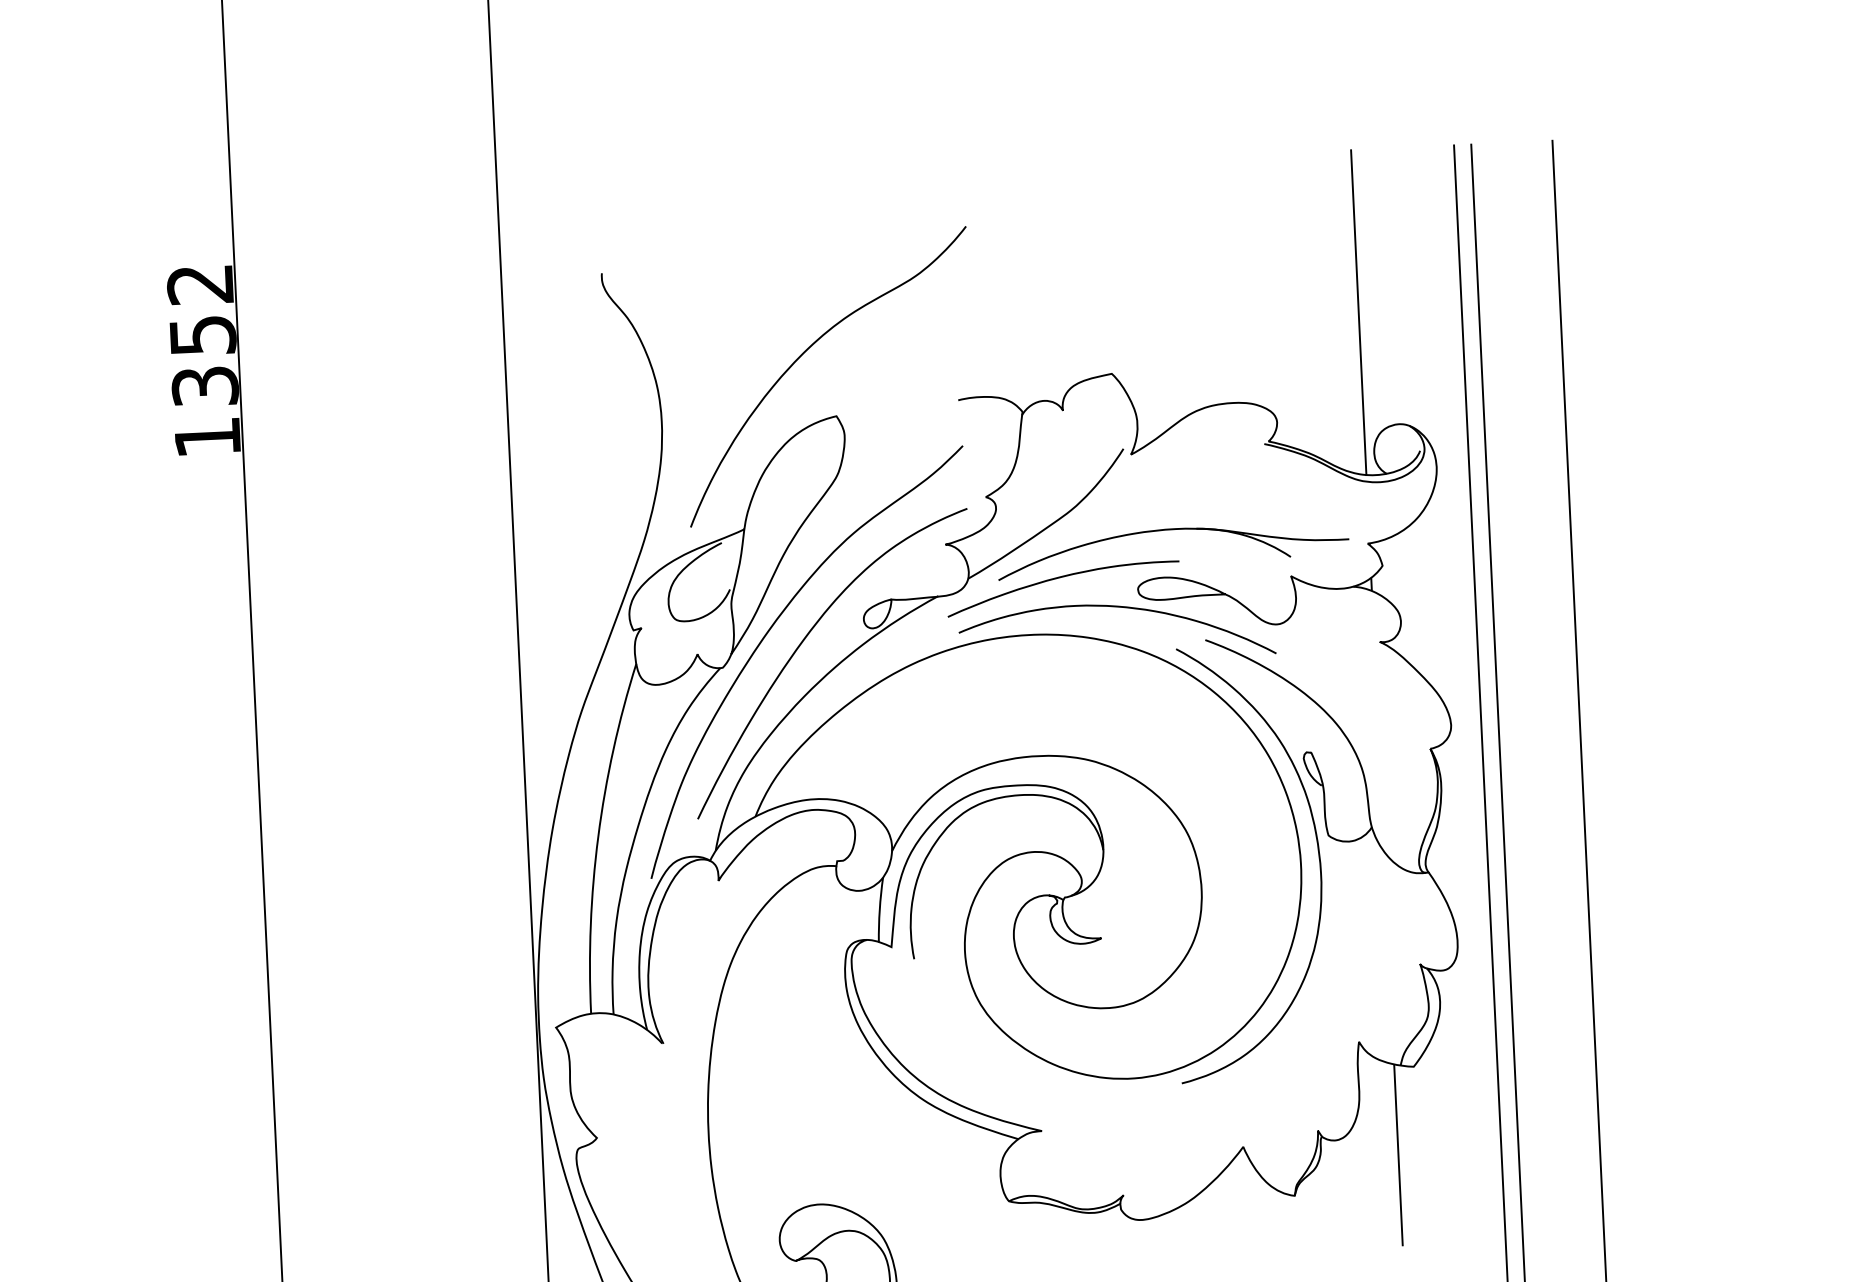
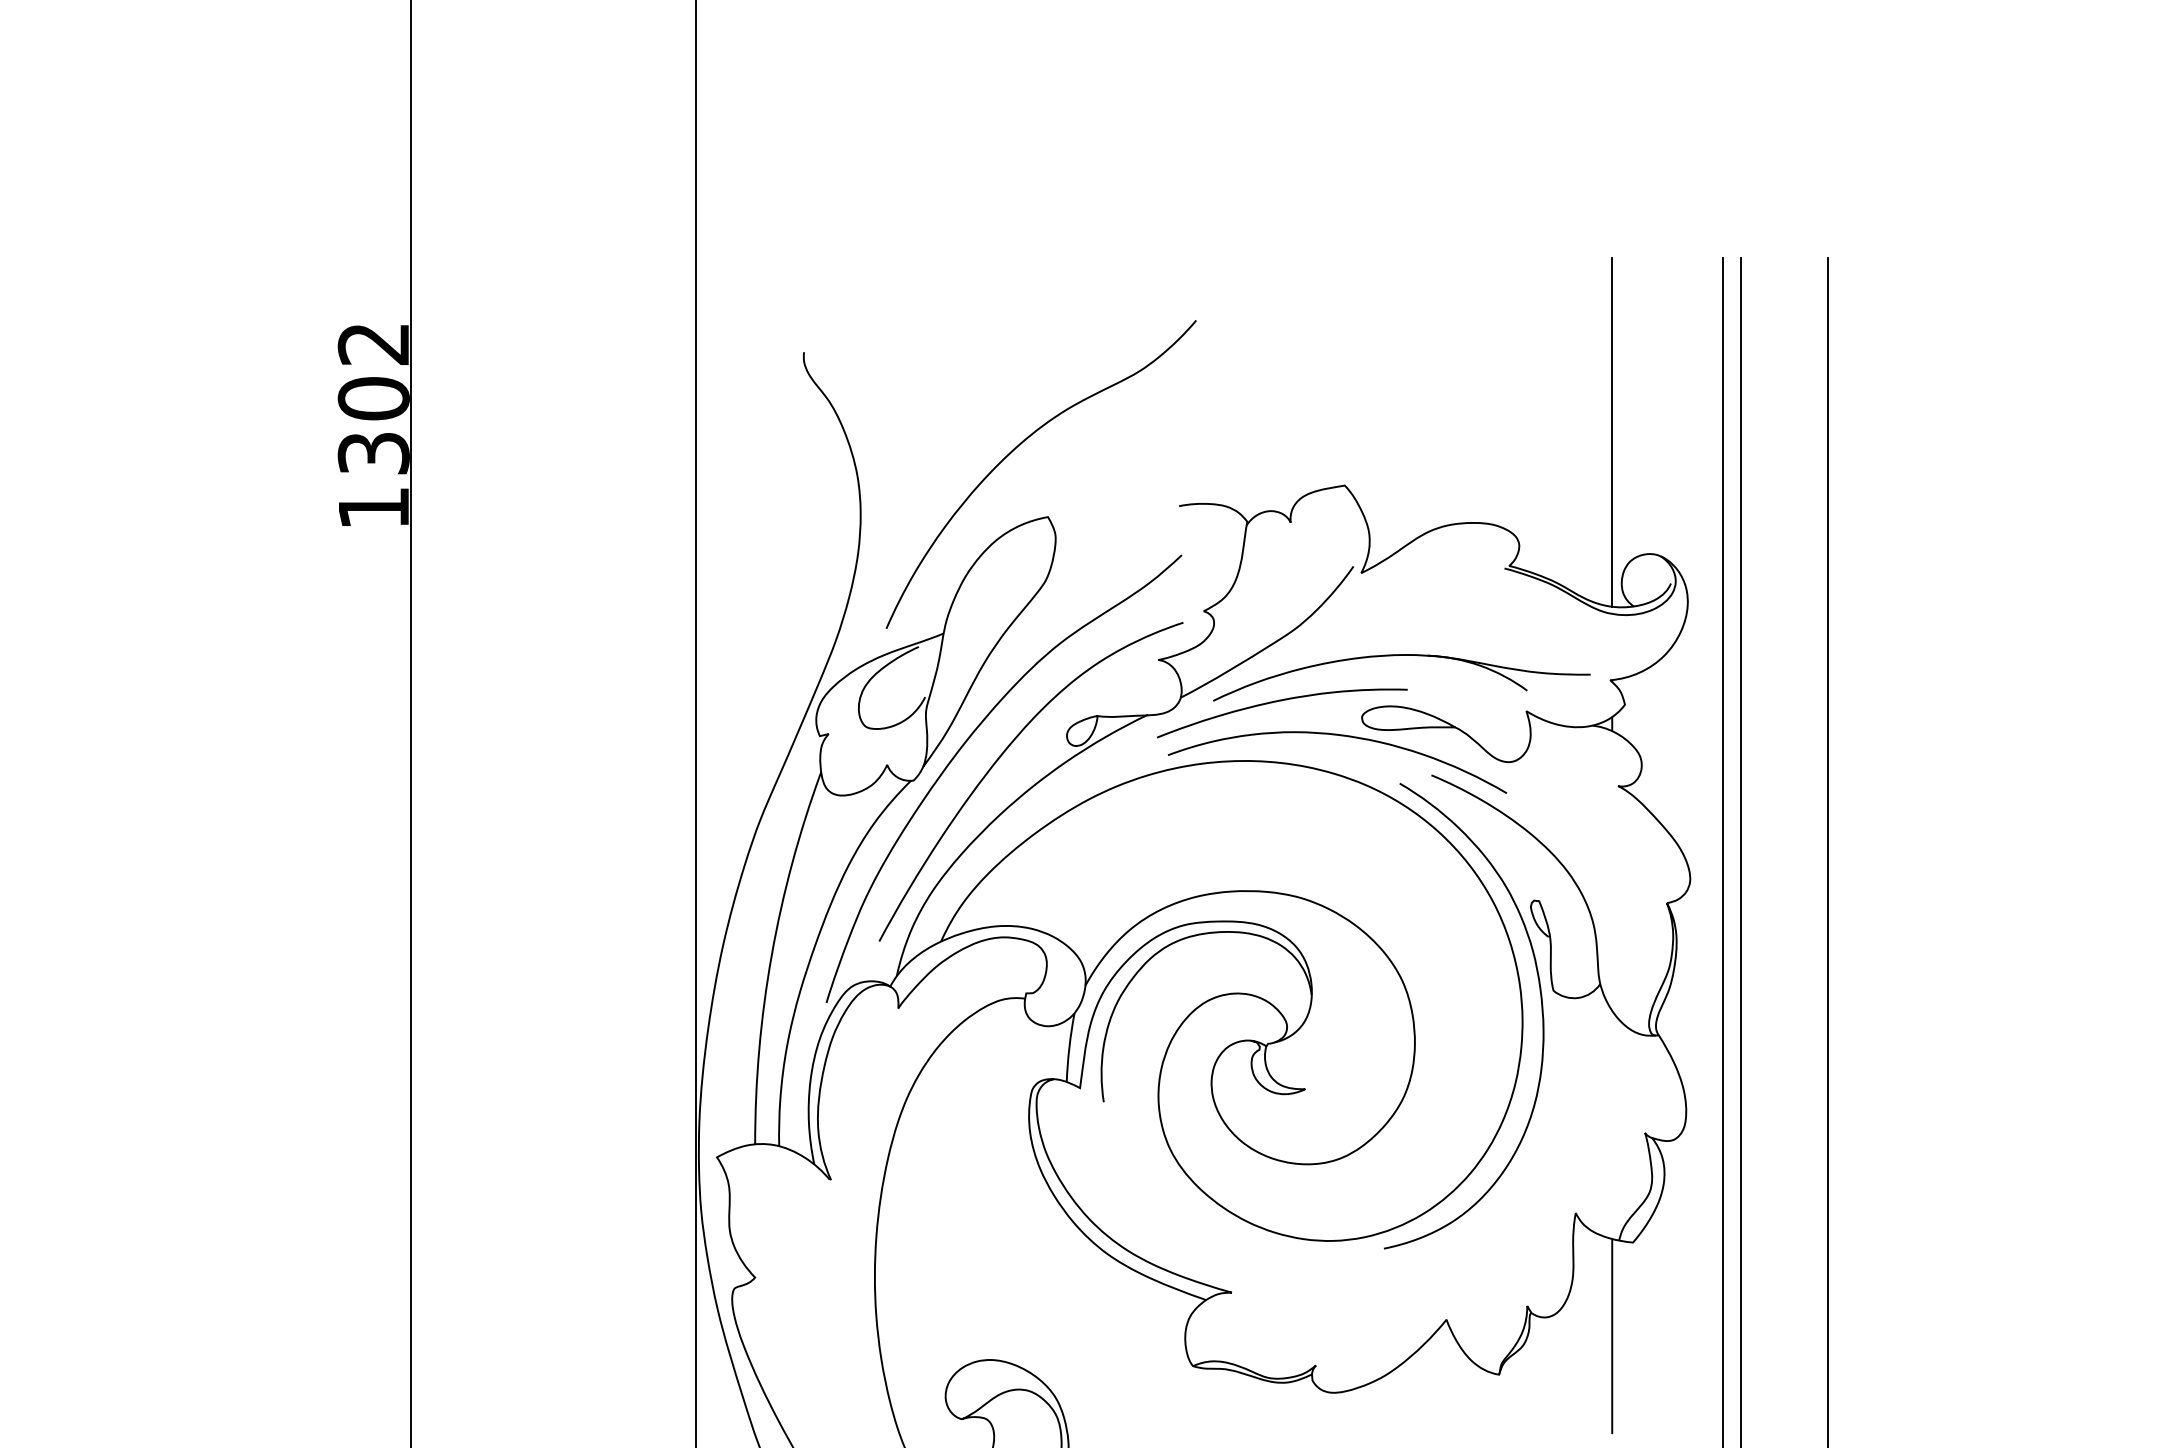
text: (202, 335) -> (373, 398), 1352 -> 1302

